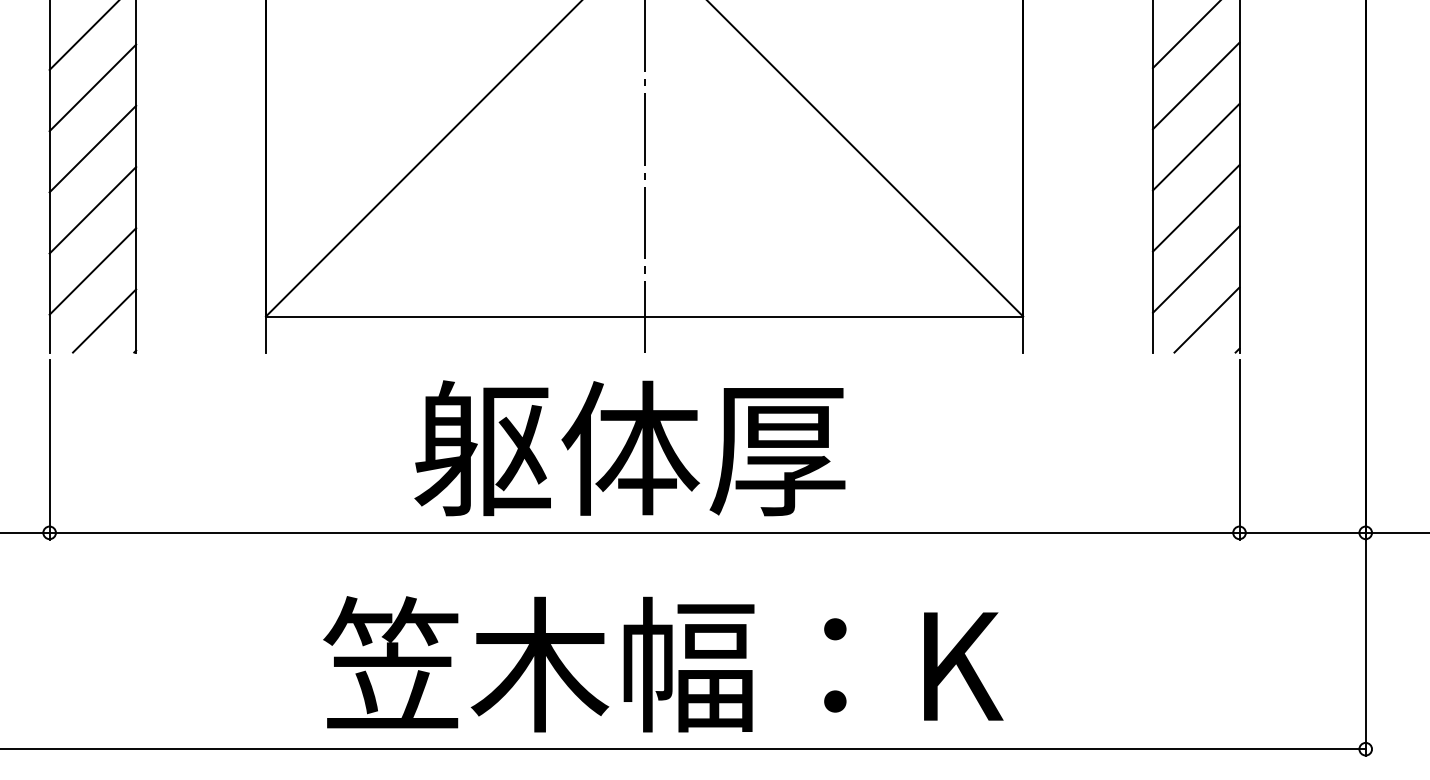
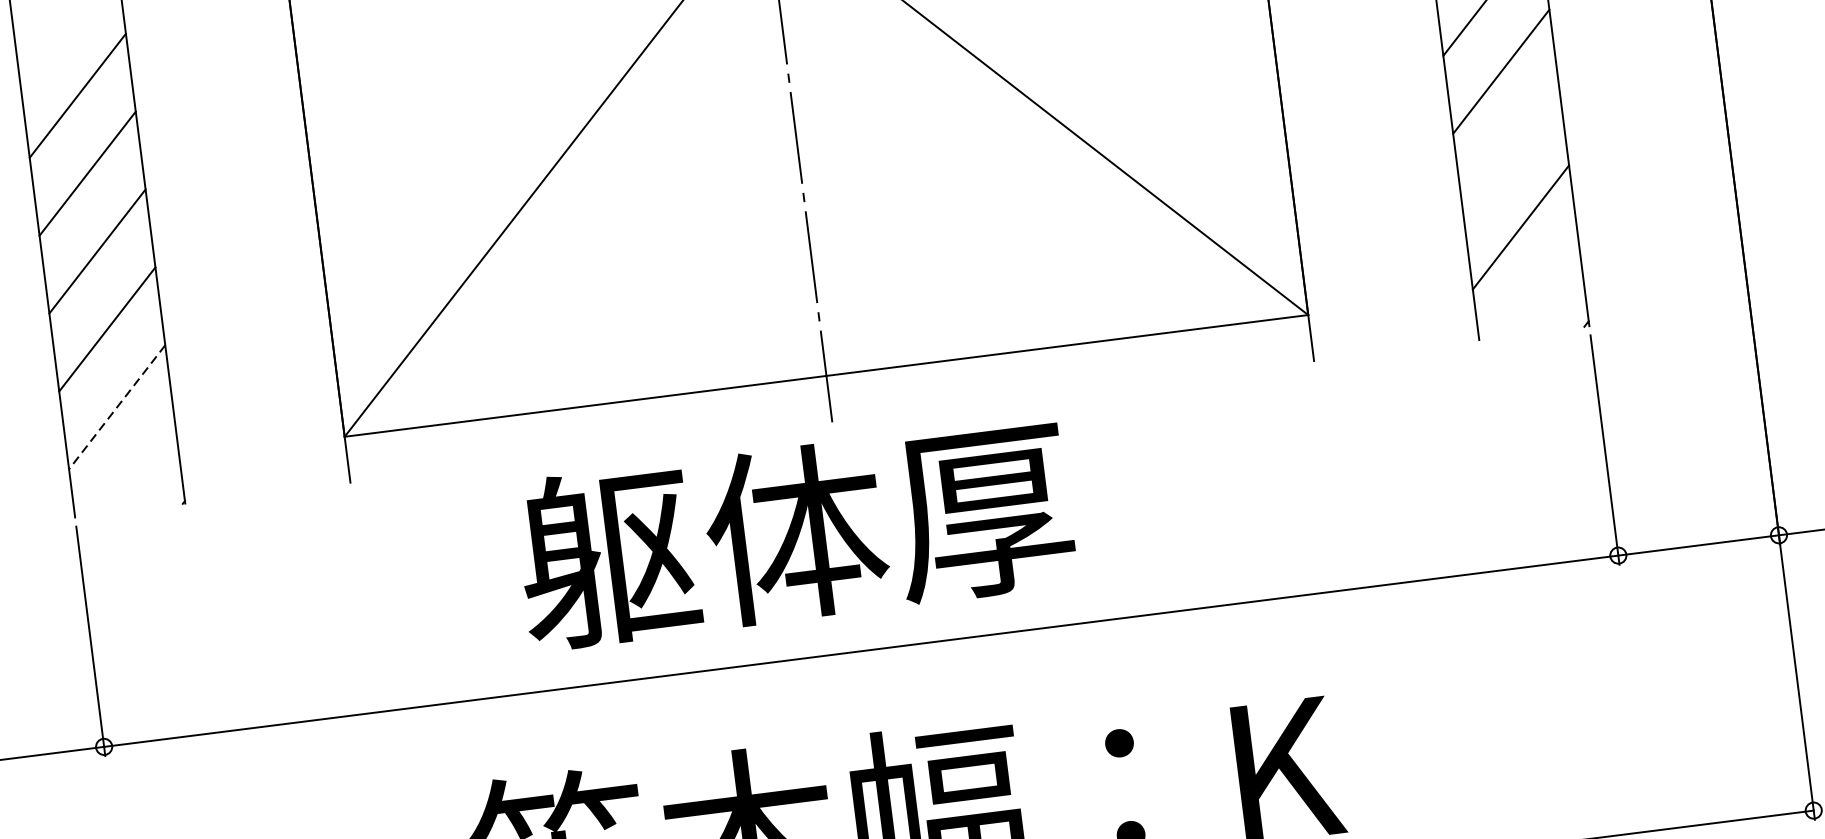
line: (1195, 208) -> (1510, 149), removed
line: (92, 271) -> (116, 407), solid -> dashed
line: (1206, 319) -> (1542, 289), removed
line: (104, 320) -> (139, 467), removed
text: (629, 448) -> (794, 533), moved

